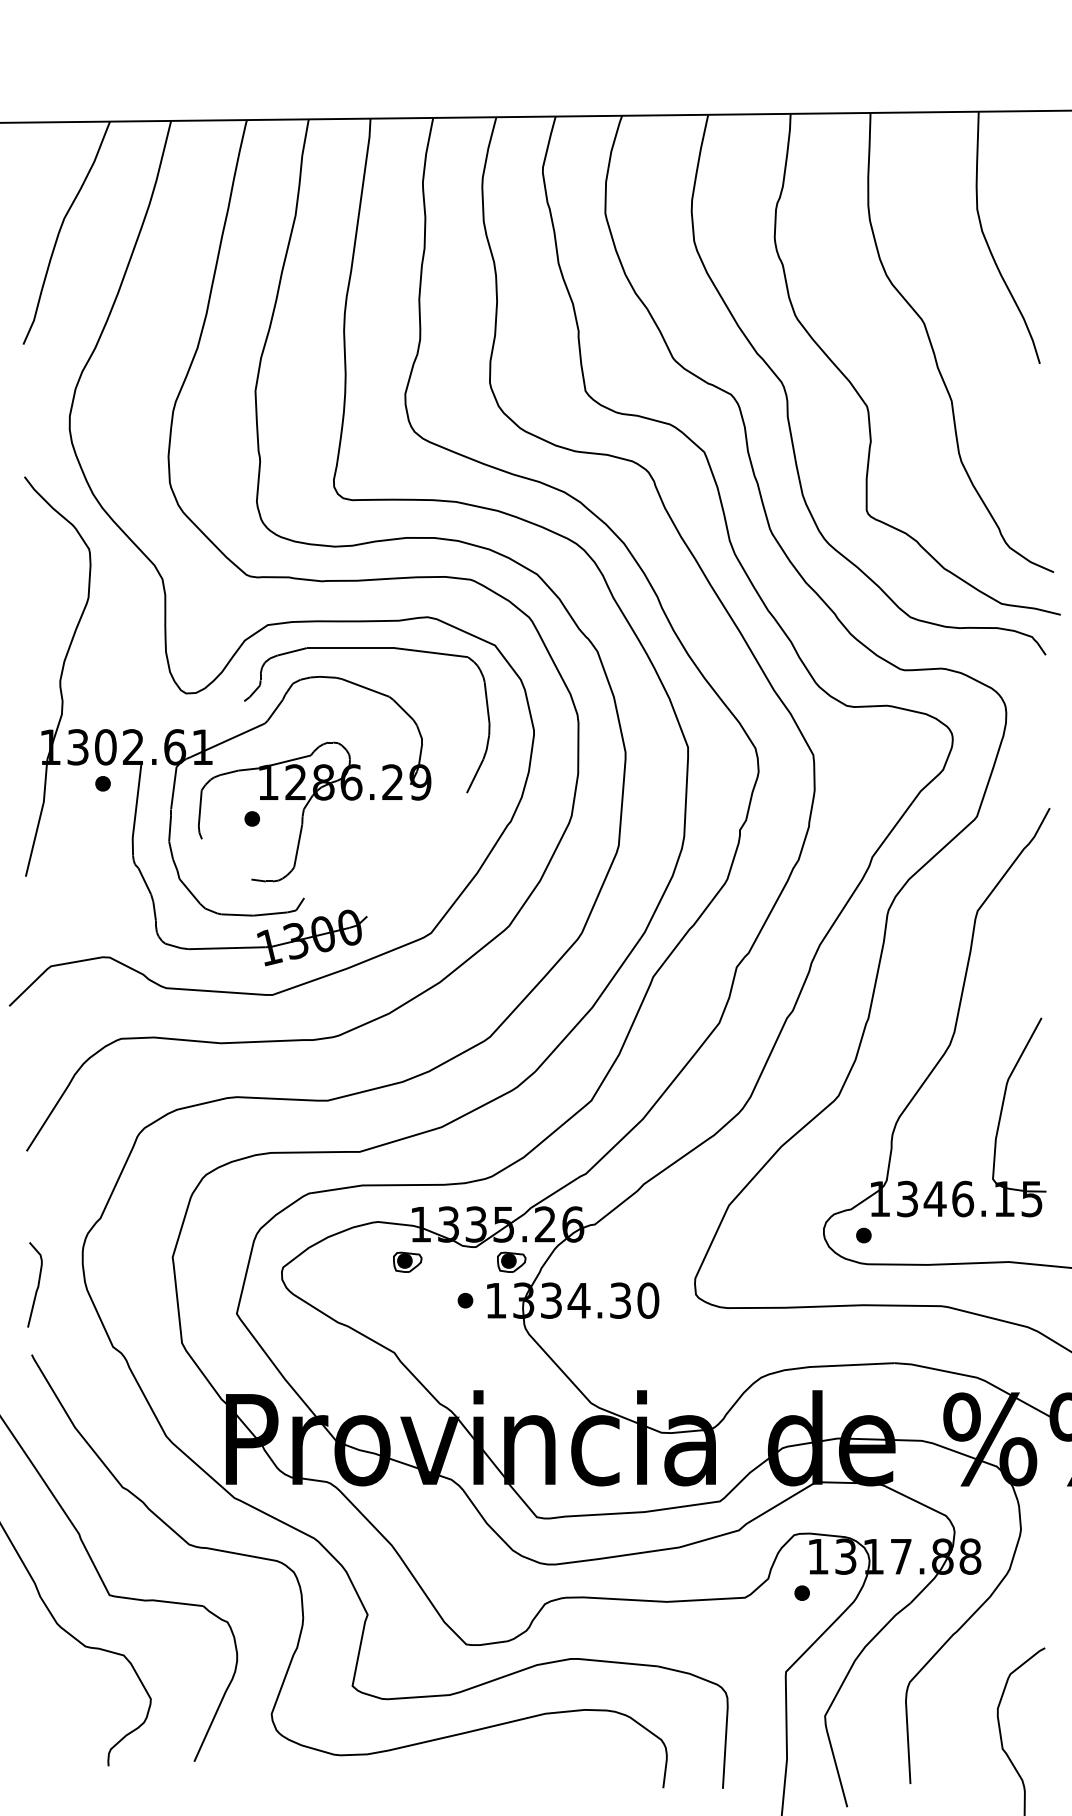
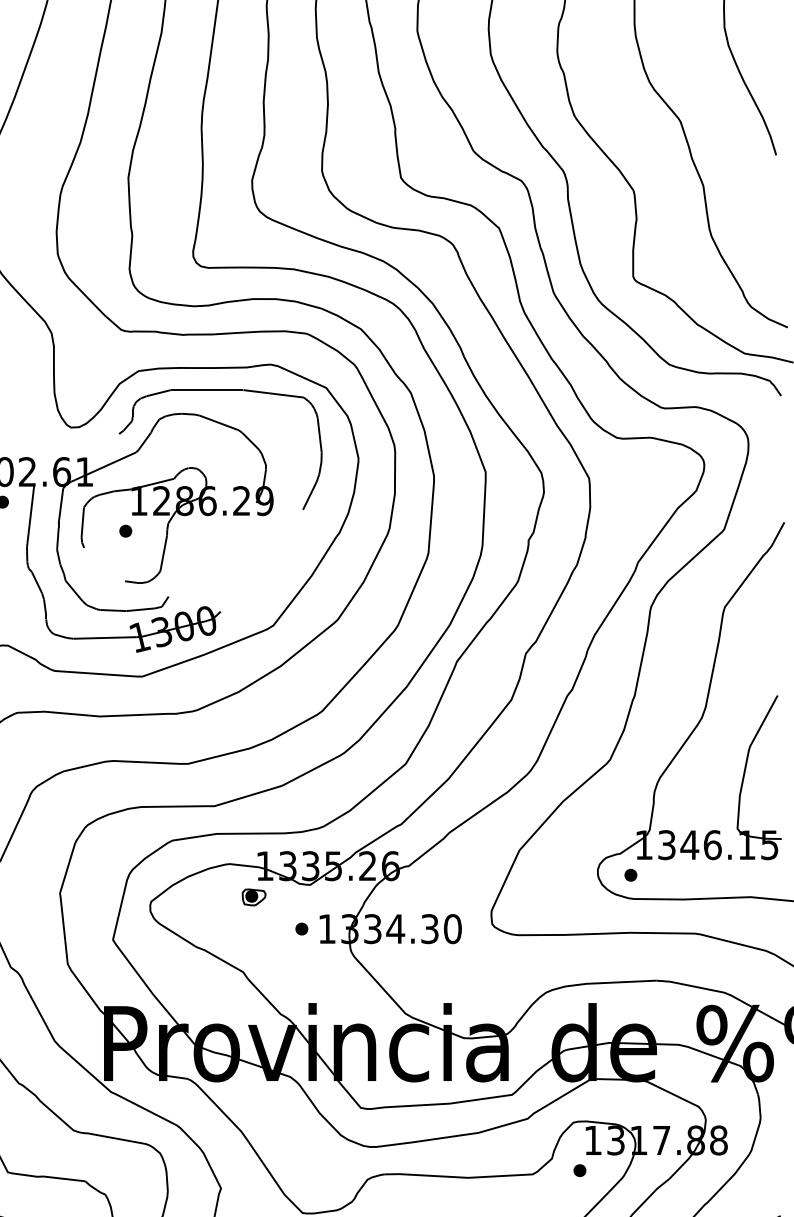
part: (511, 1261) -> (339, 896), removed

